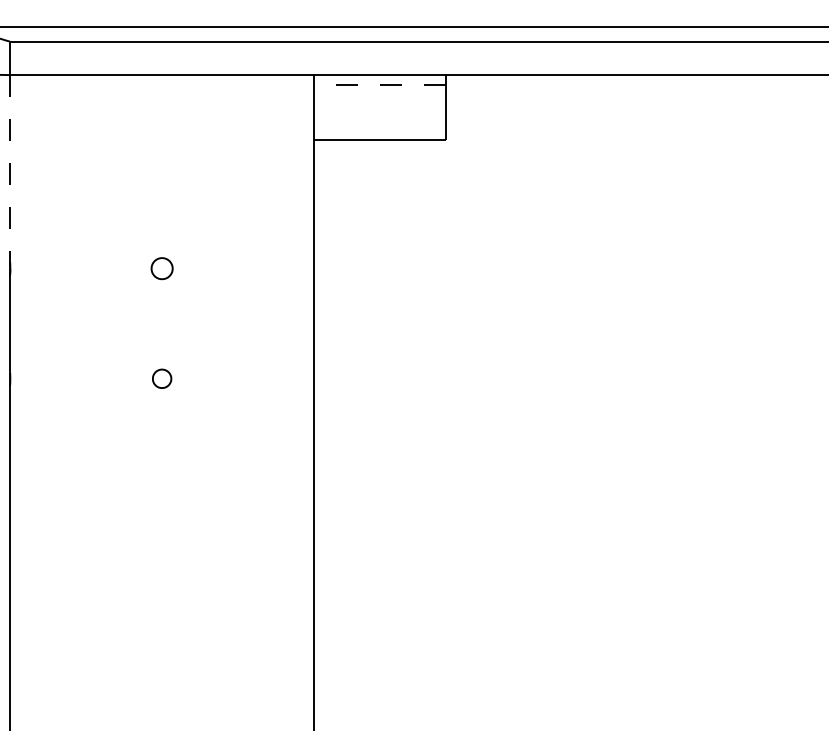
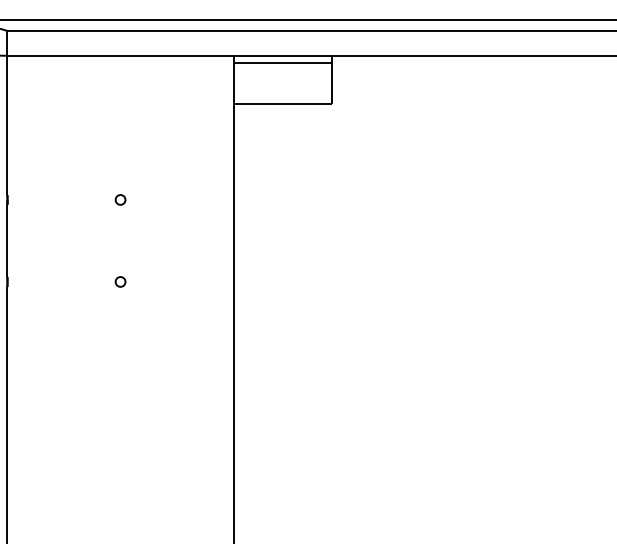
line: (379, 85) -> (282, 63), dashed -> solid
line: (10, 168) -> (7, 125), dashed -> solid
part: (161, 268) -> (120, 199), size x0.62
part: (161, 378) -> (120, 281), size x0.71

